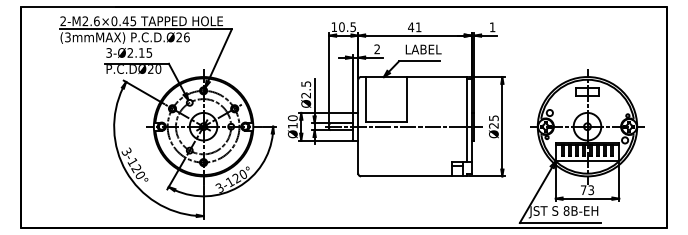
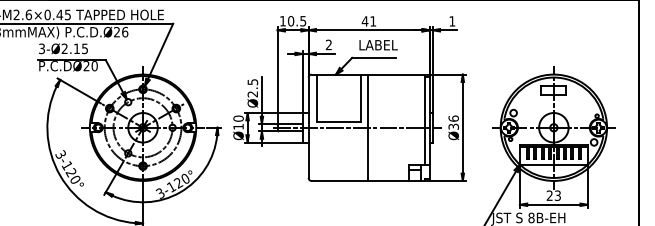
text: (493, 121) -> (453, 122), Ø25 -> Ø36
line: (413, 126) -> (367, 127), added
text: (583, 189) -> (549, 194), 73 -> 23

